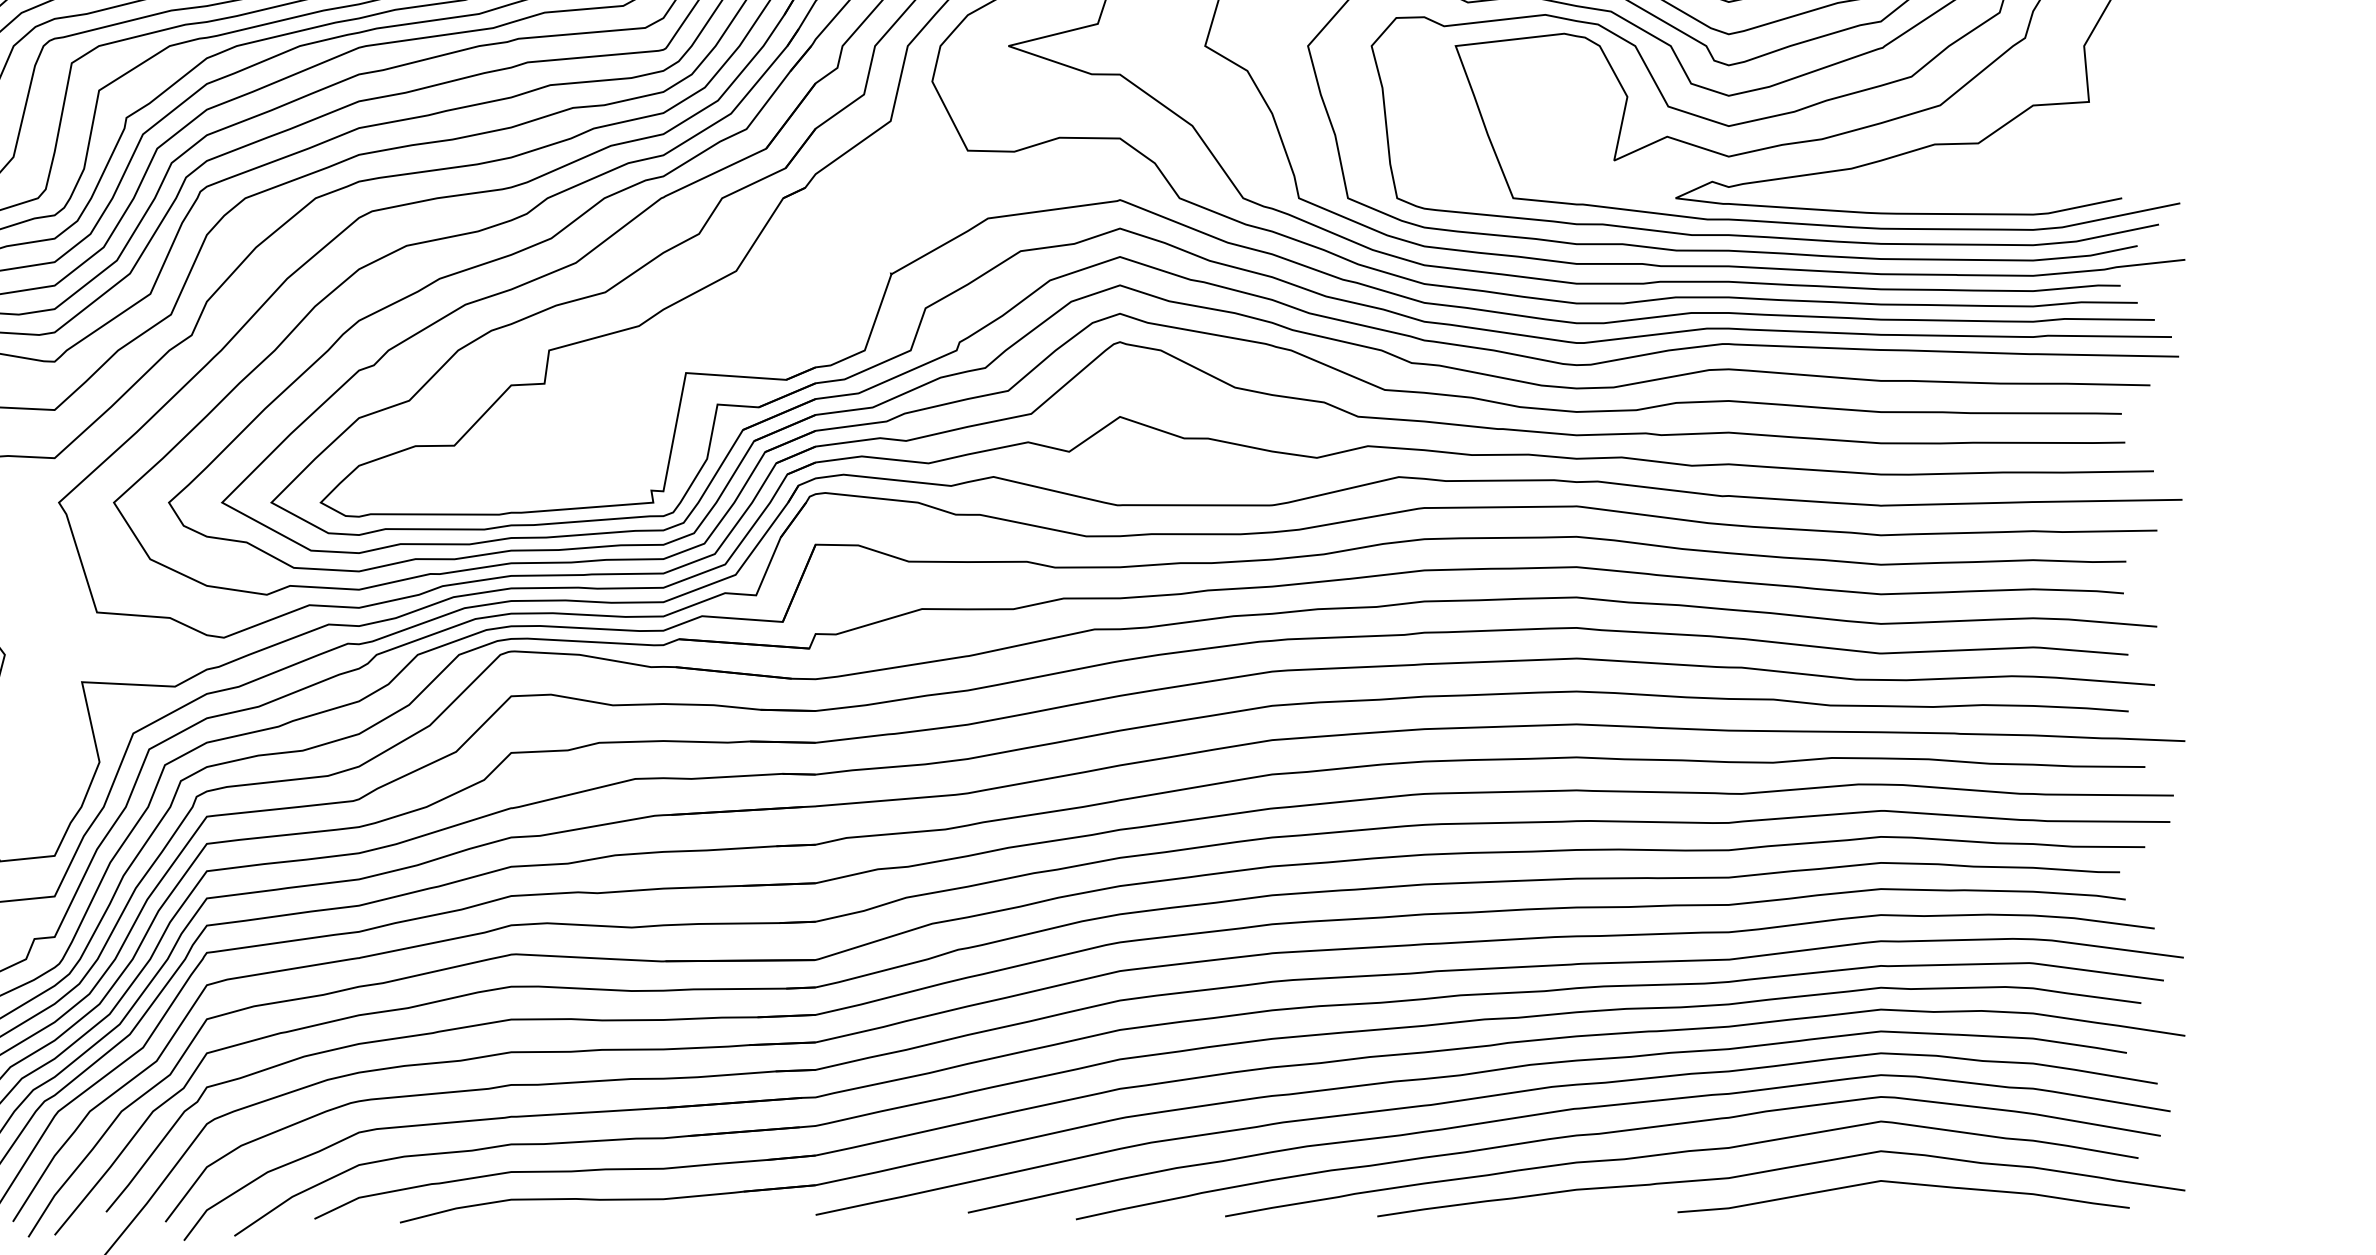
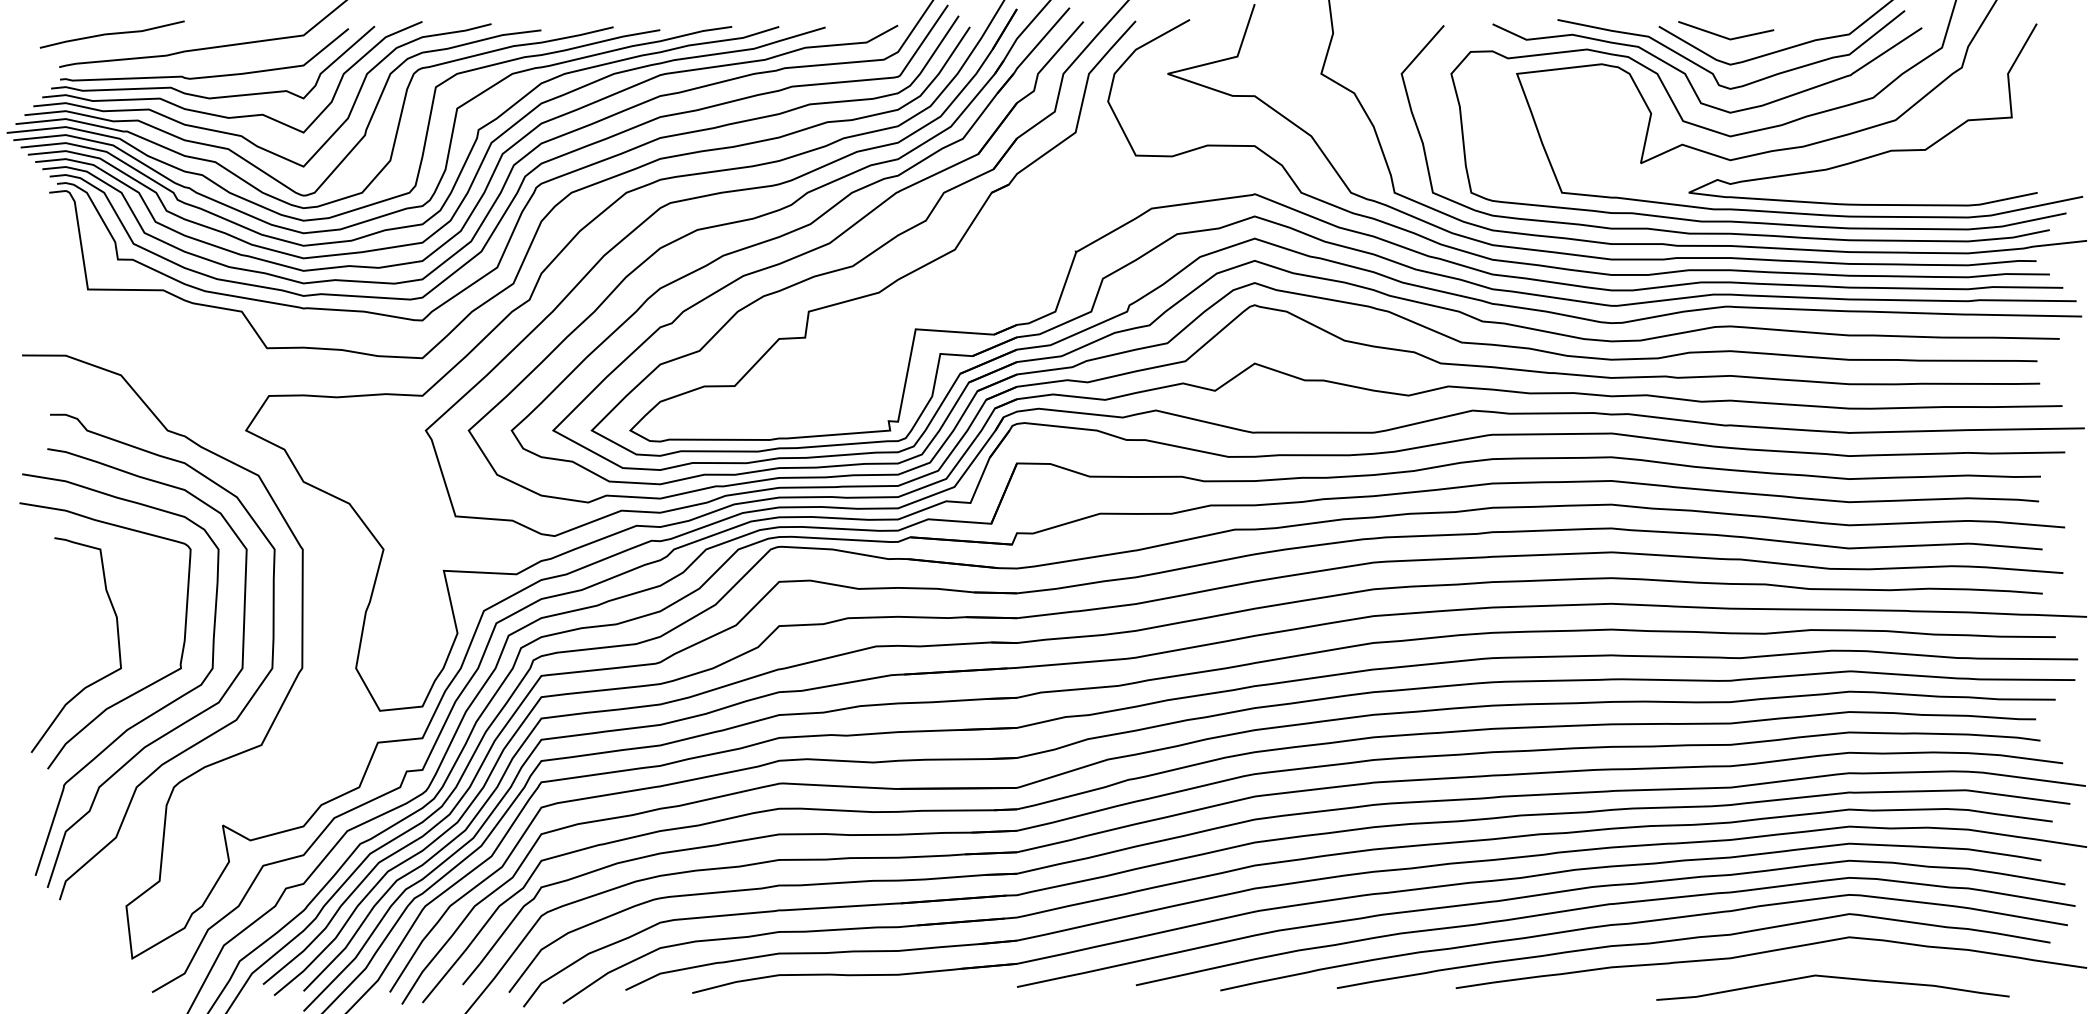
curve: (1904, 1184) -> (1833, 978), moved

